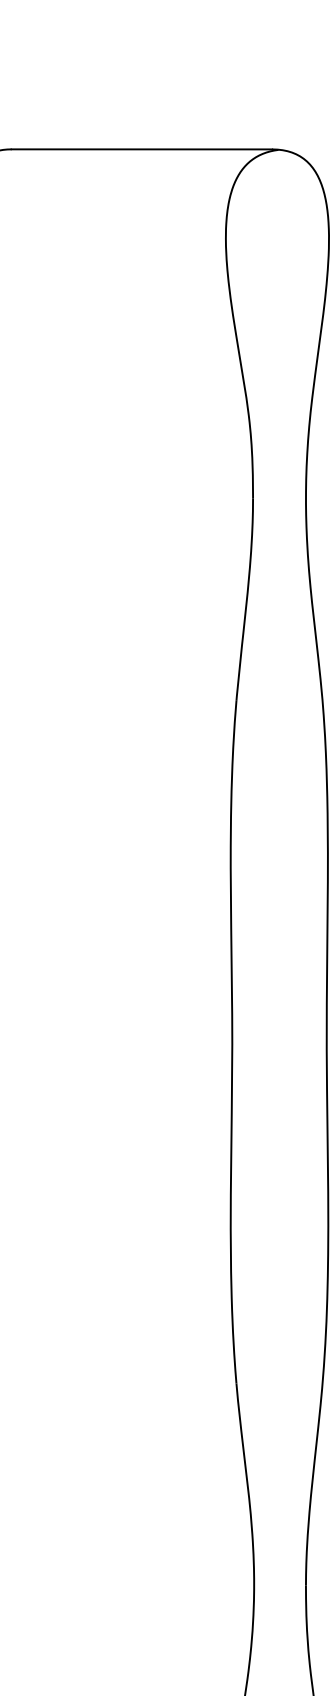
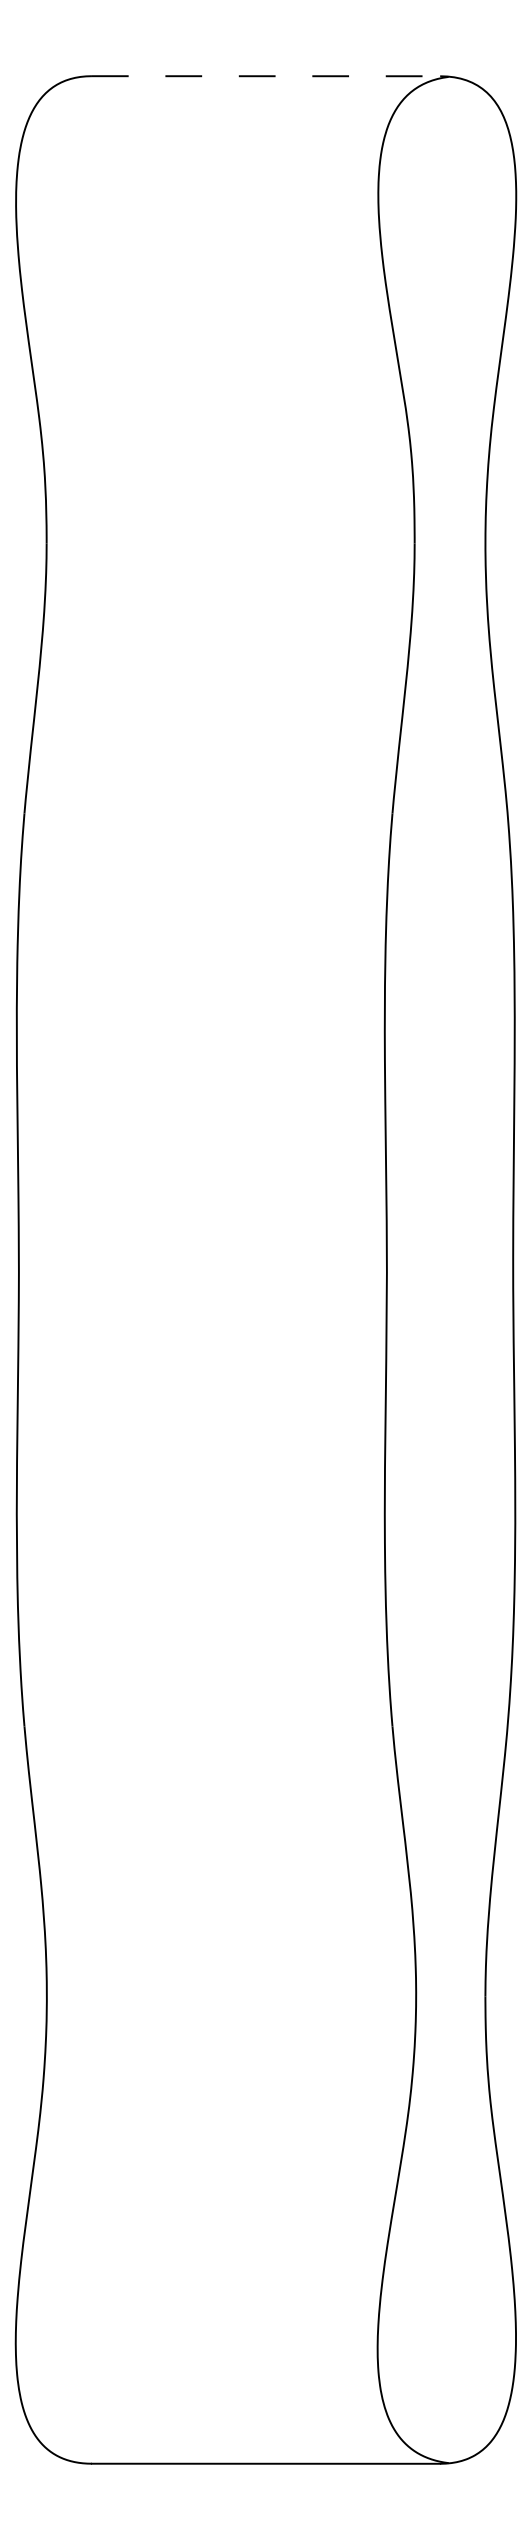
line: (142, 149) -> (266, 76), solid -> dashed

